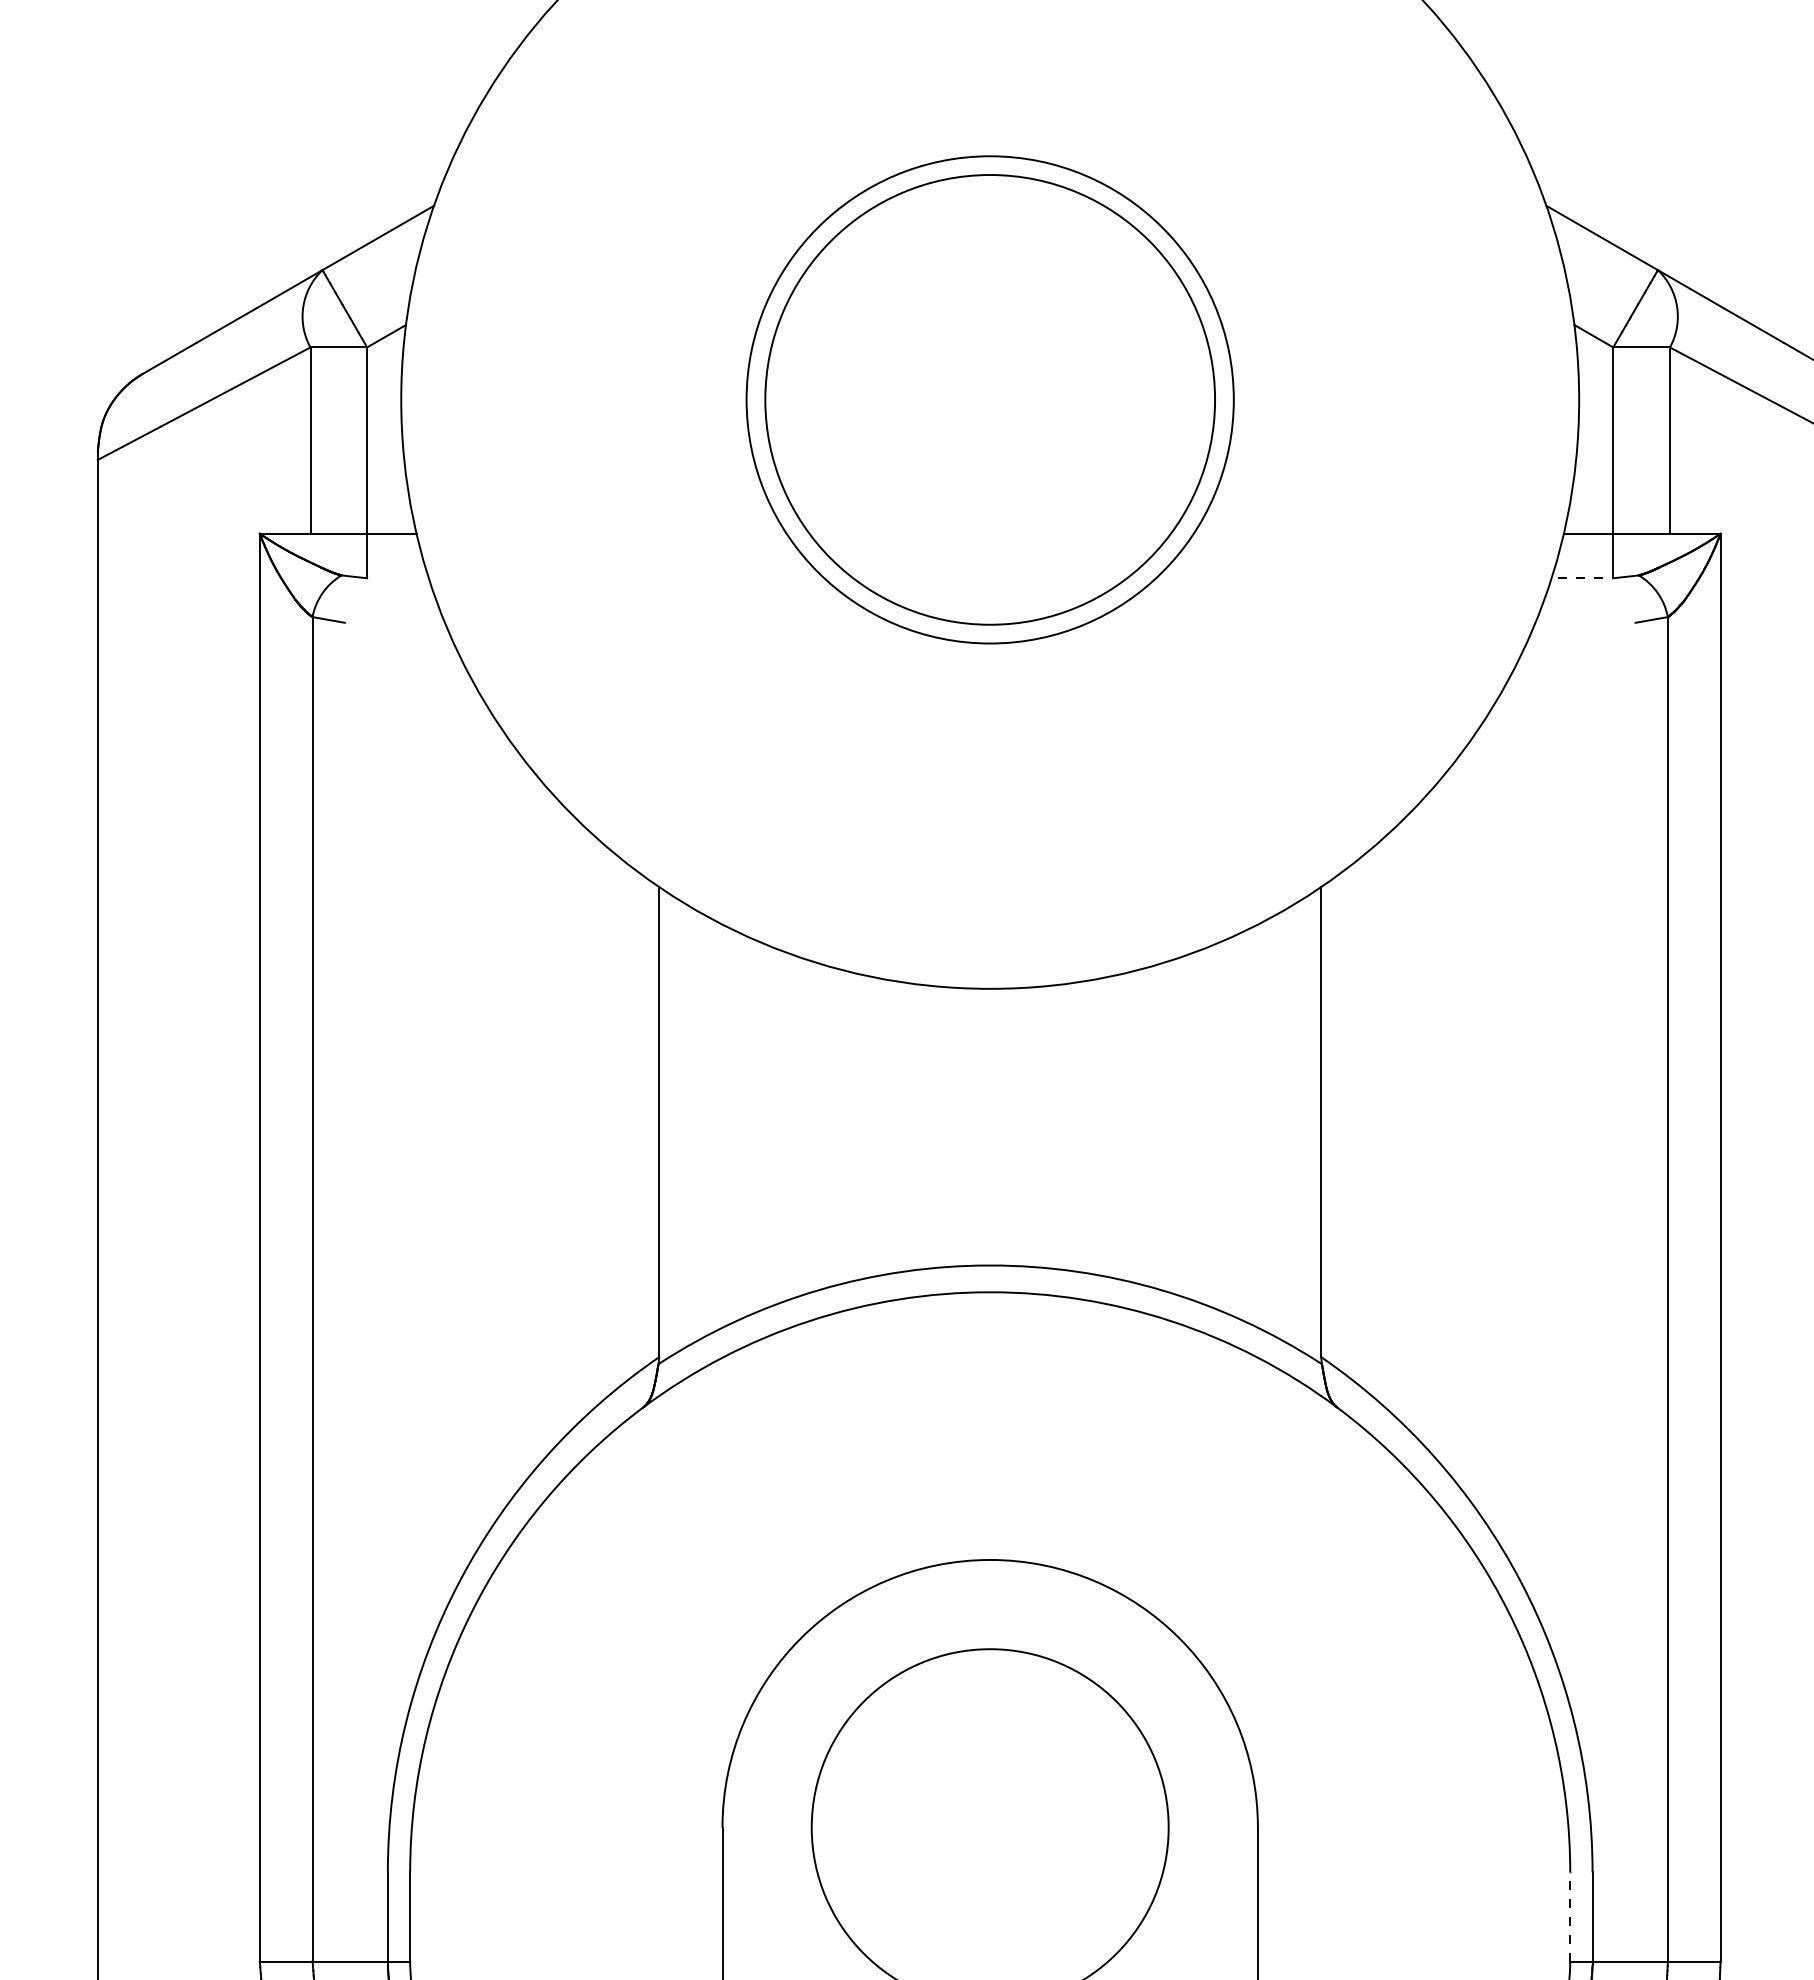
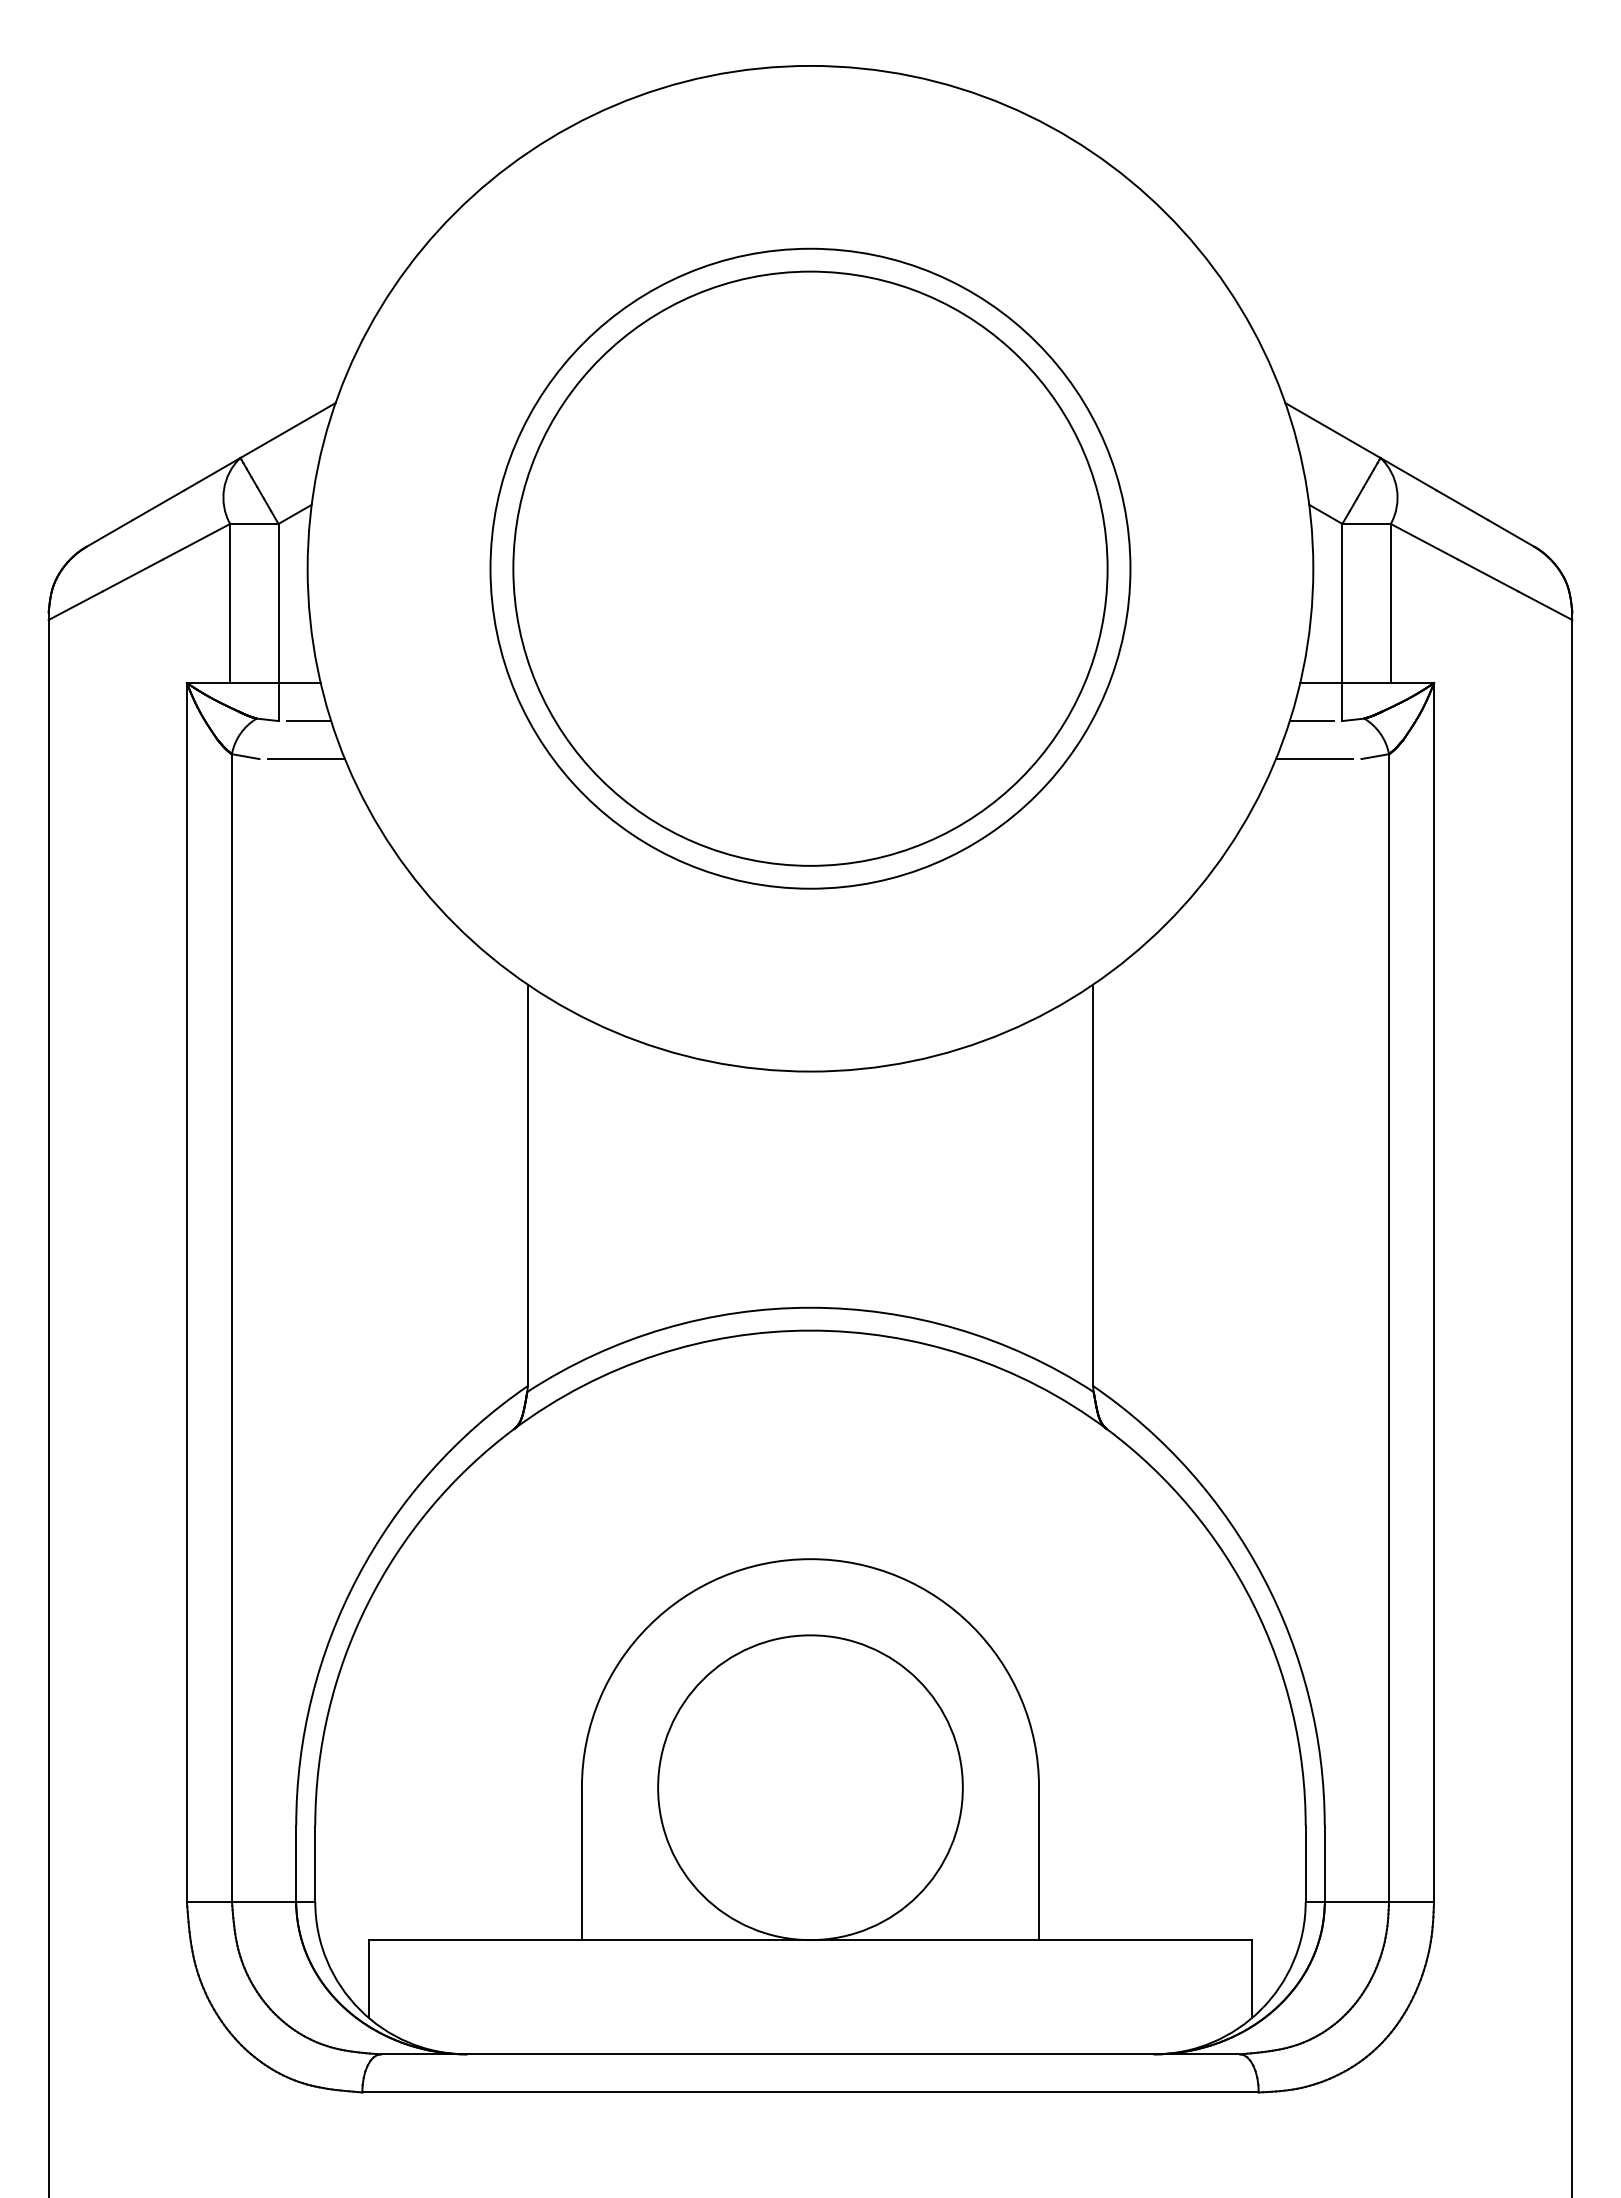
circle: (990, 399) -> (810, 568), size x1.43
circle: (990, 399) -> (810, 568), size x1.67
line: (403, 578) -> (309, 721), added
line: (1577, 578) -> (1311, 721), dashed -> solid
line: (399, 623) -> (306, 759), added
line: (1579, 623) -> (1313, 759), added
line: (1570, 1916) -> (1305, 1863), dashed -> solid

